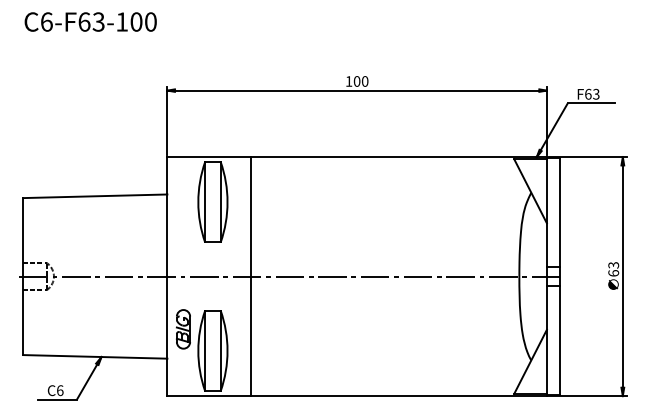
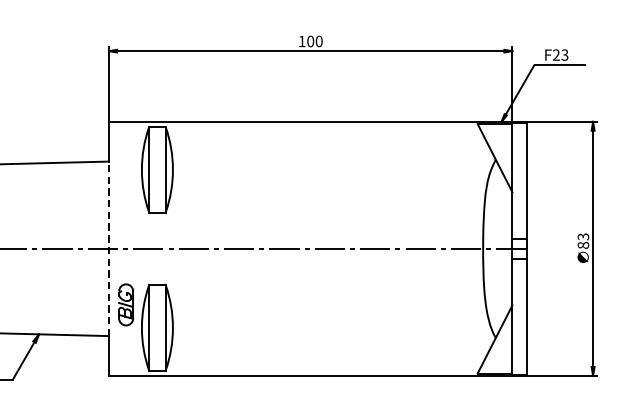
text: (588, 93) -> (556, 54), F63 -> F23
text: (613, 273) -> (583, 245), 63 -> 83
line: (167, 276) -> (109, 248), solid -> dashed
line: (250, 276) -> (197, 248), removed

